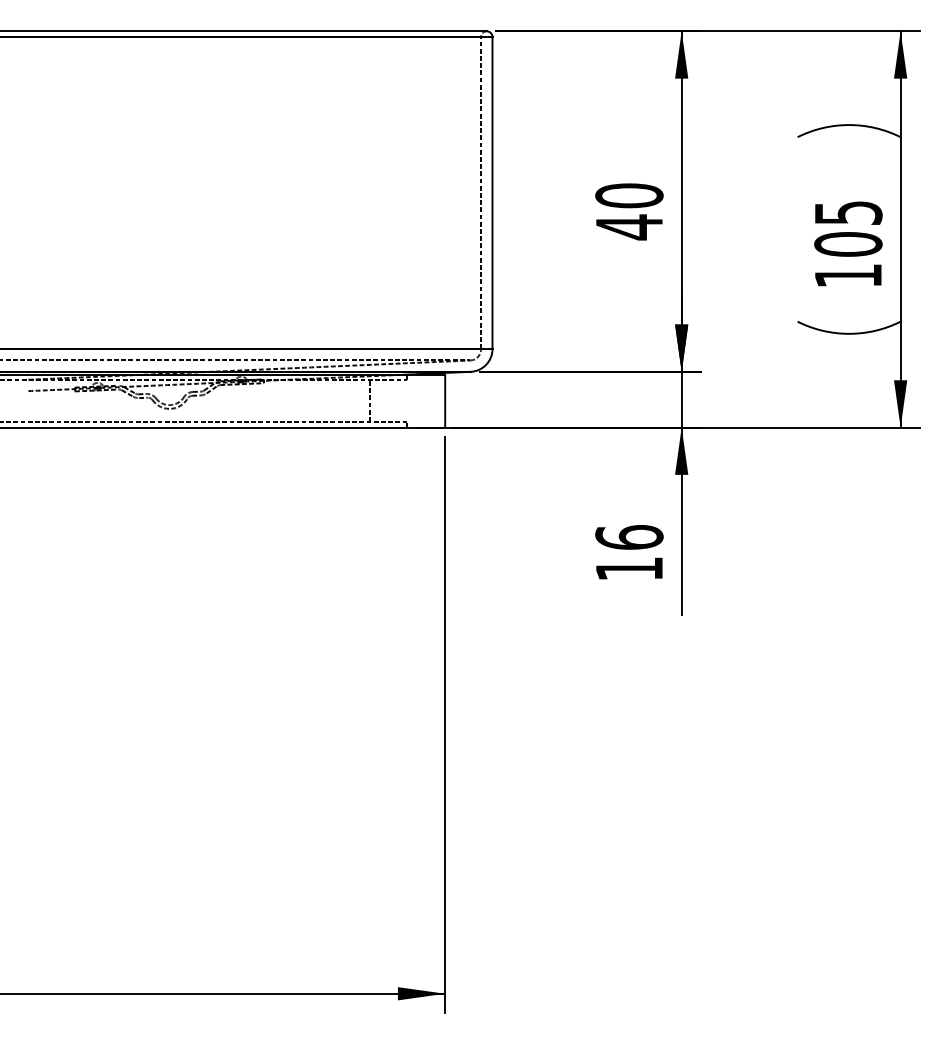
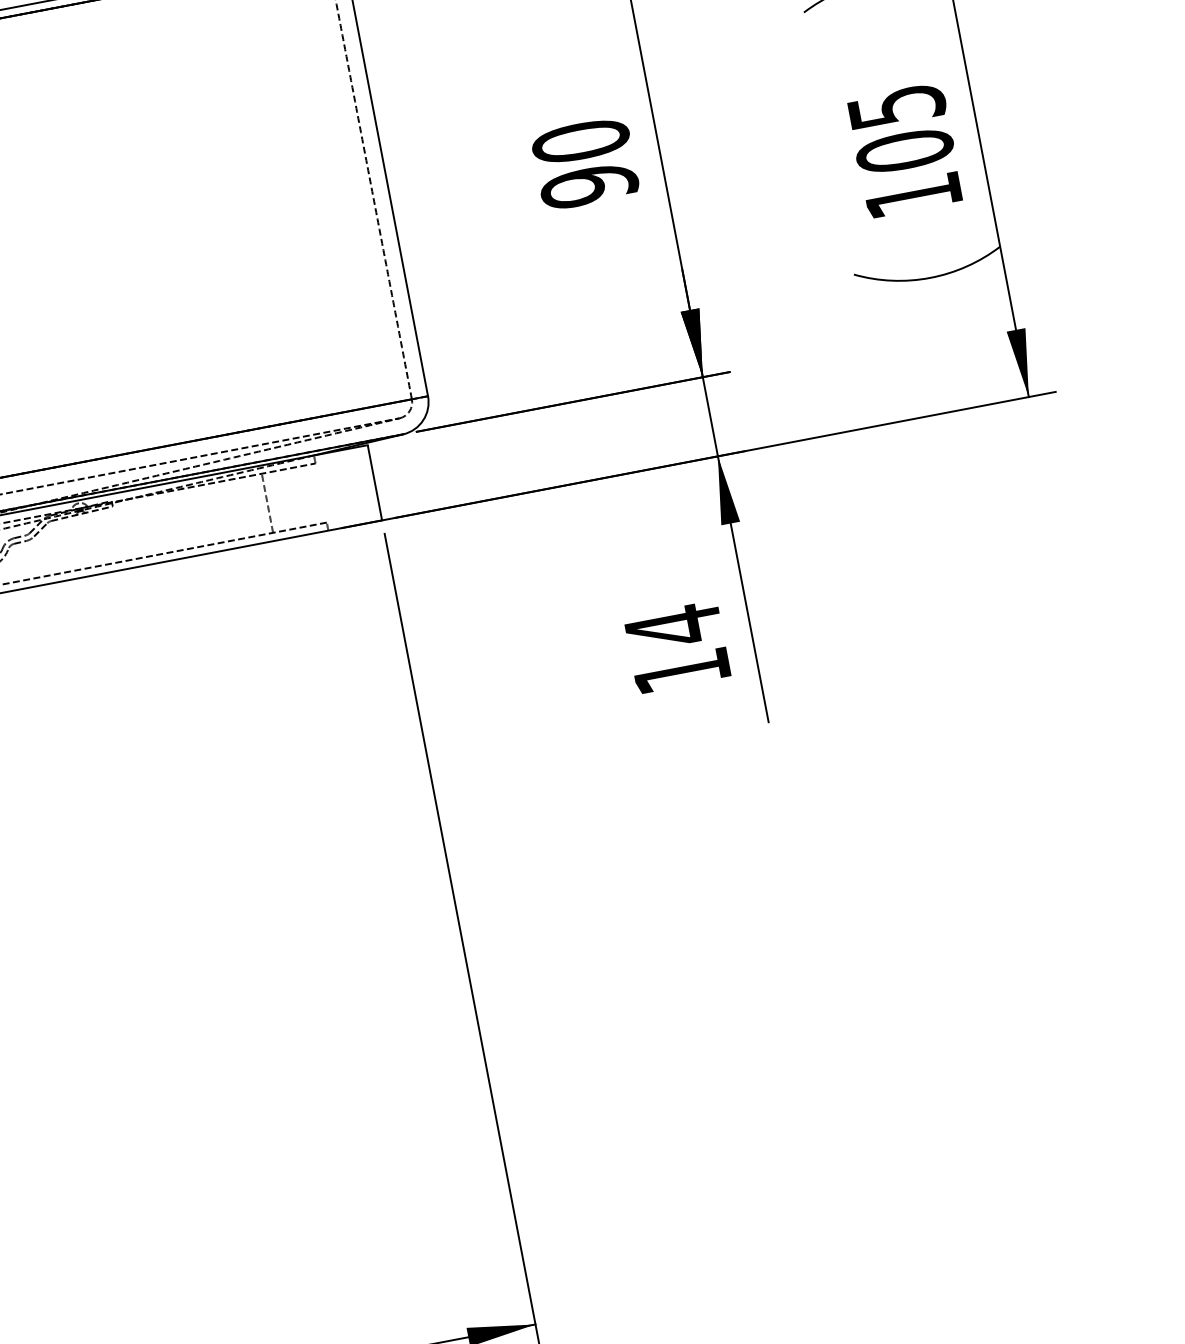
text: (629, 227) -> (589, 186), 40 -> 90
text: (629, 537) -> (673, 626), 16 -> 14

